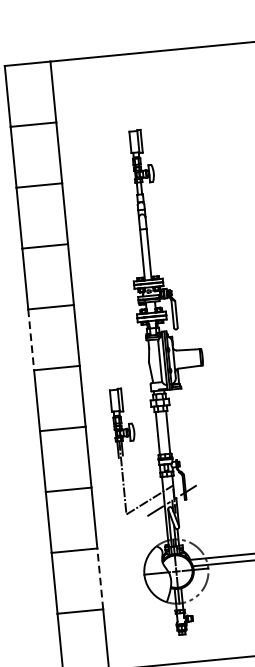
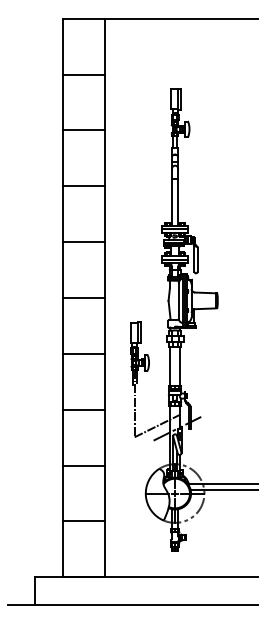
line: (31, 340) -> (63, 270), dashed -> solid
line: (100, 578) -> (105, 493), dashed -> solid

